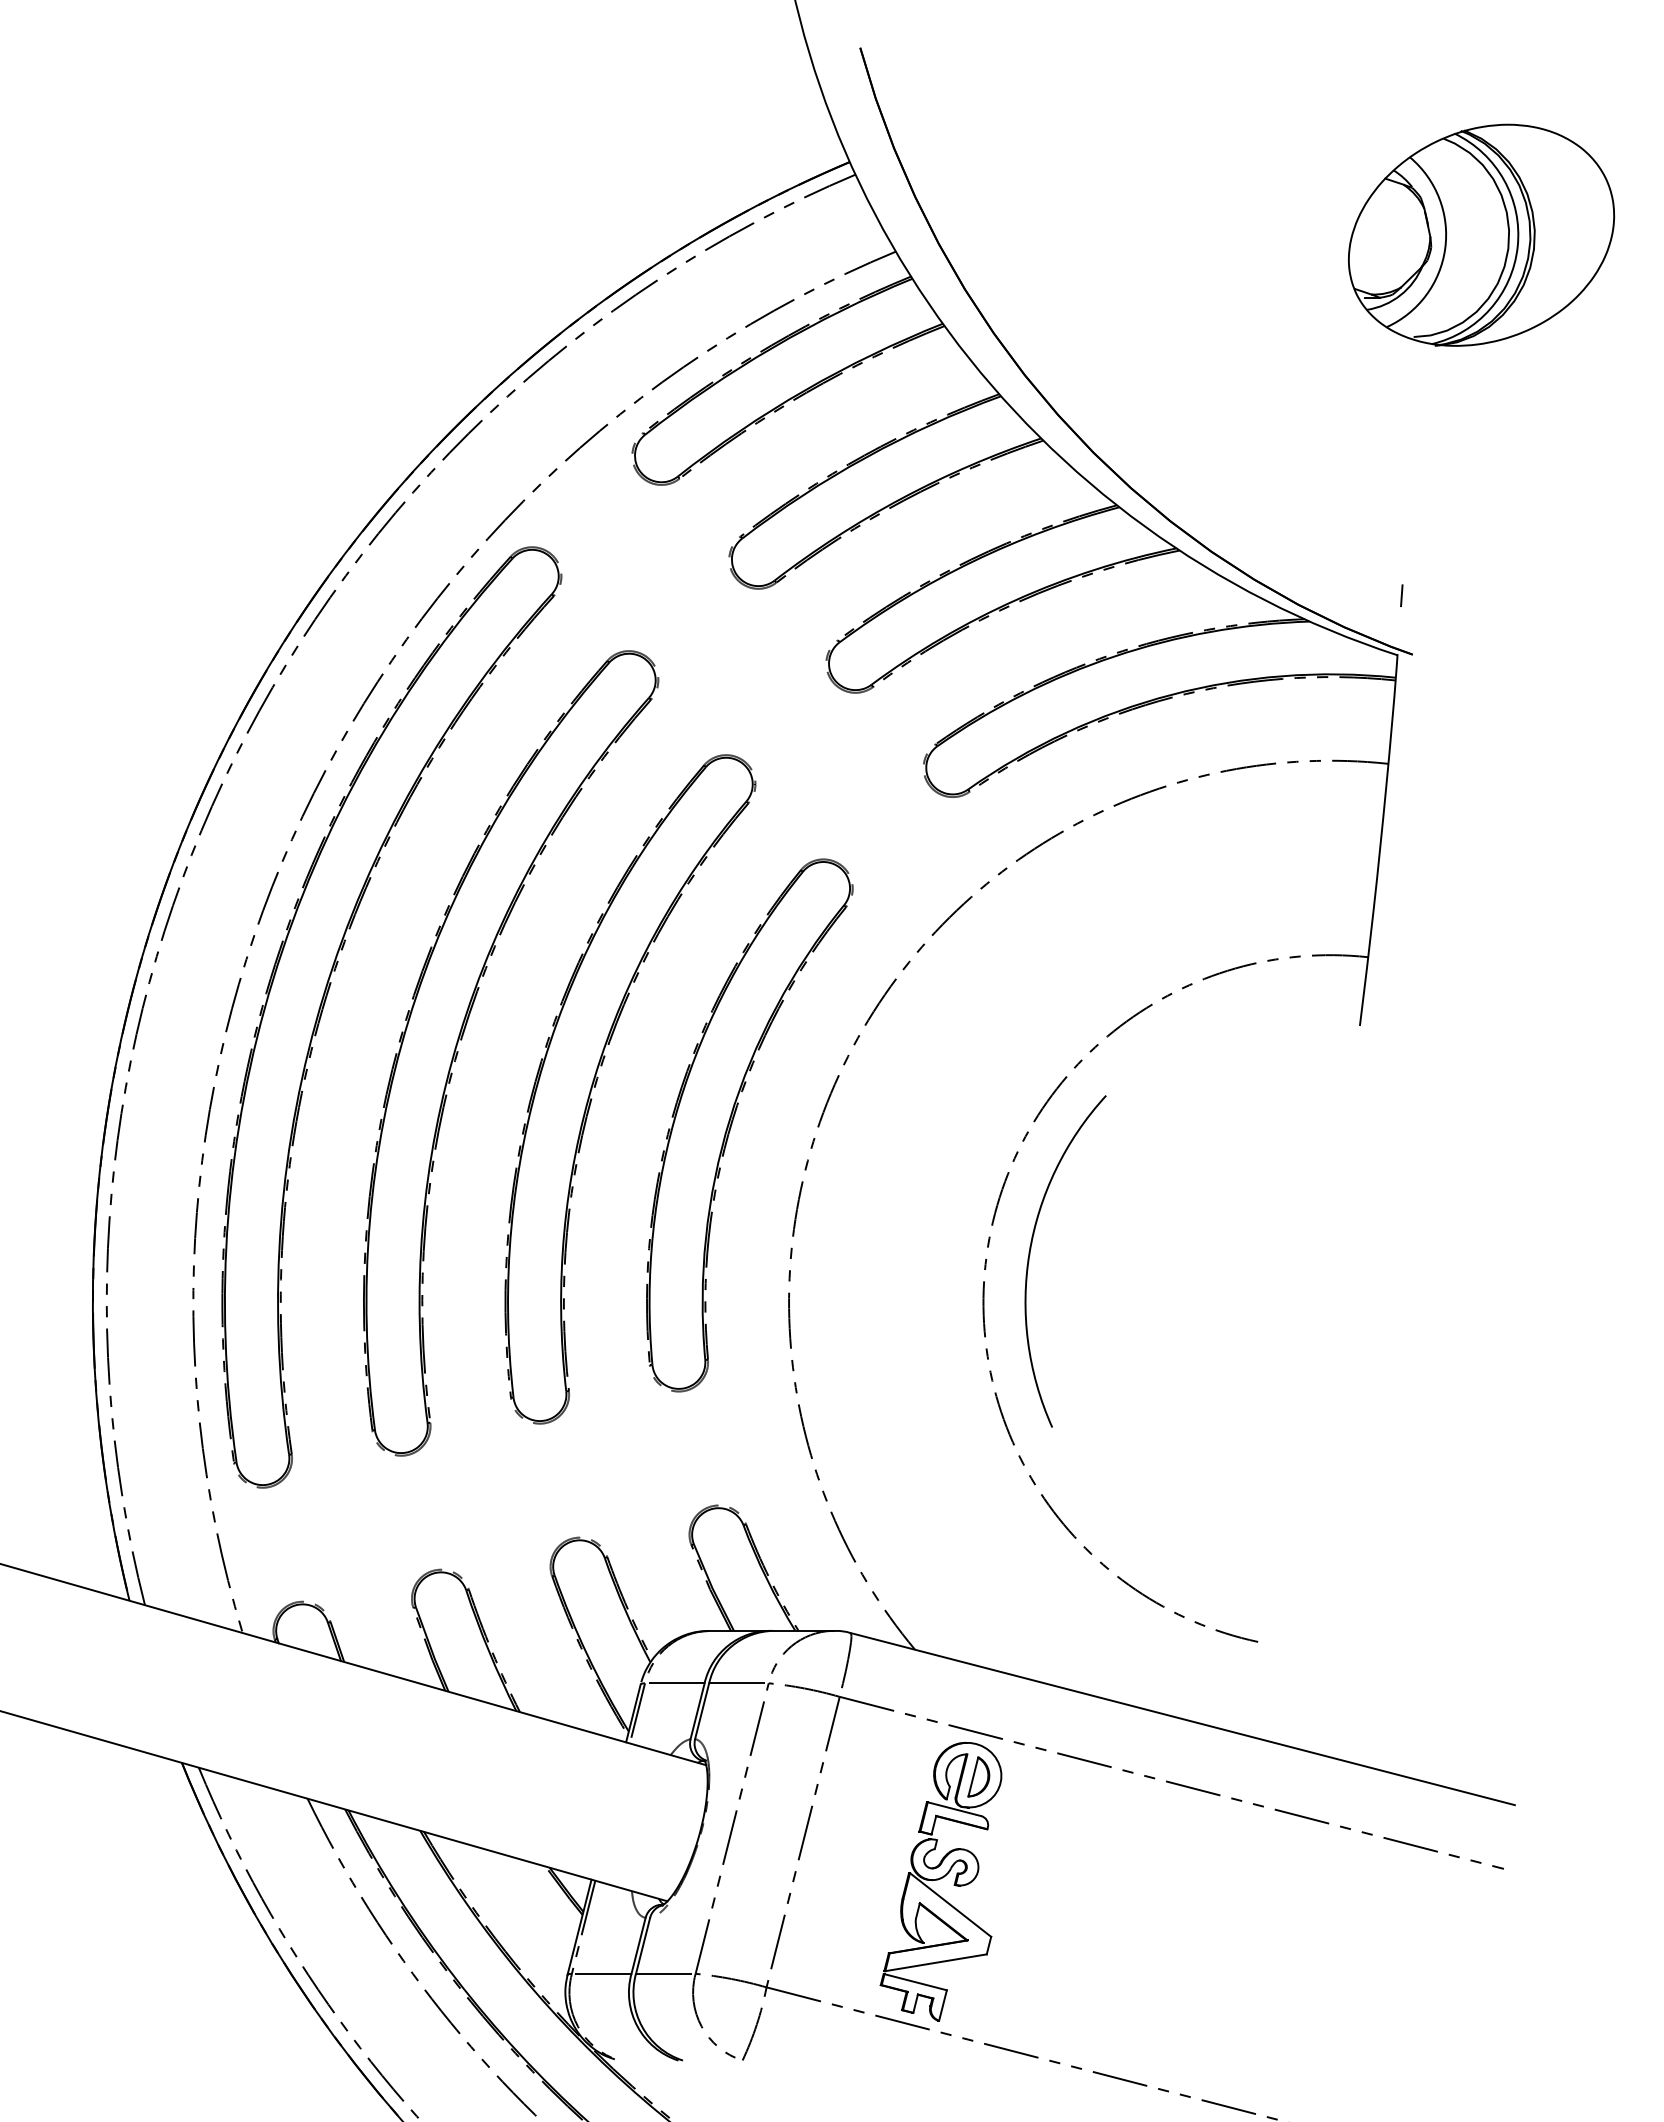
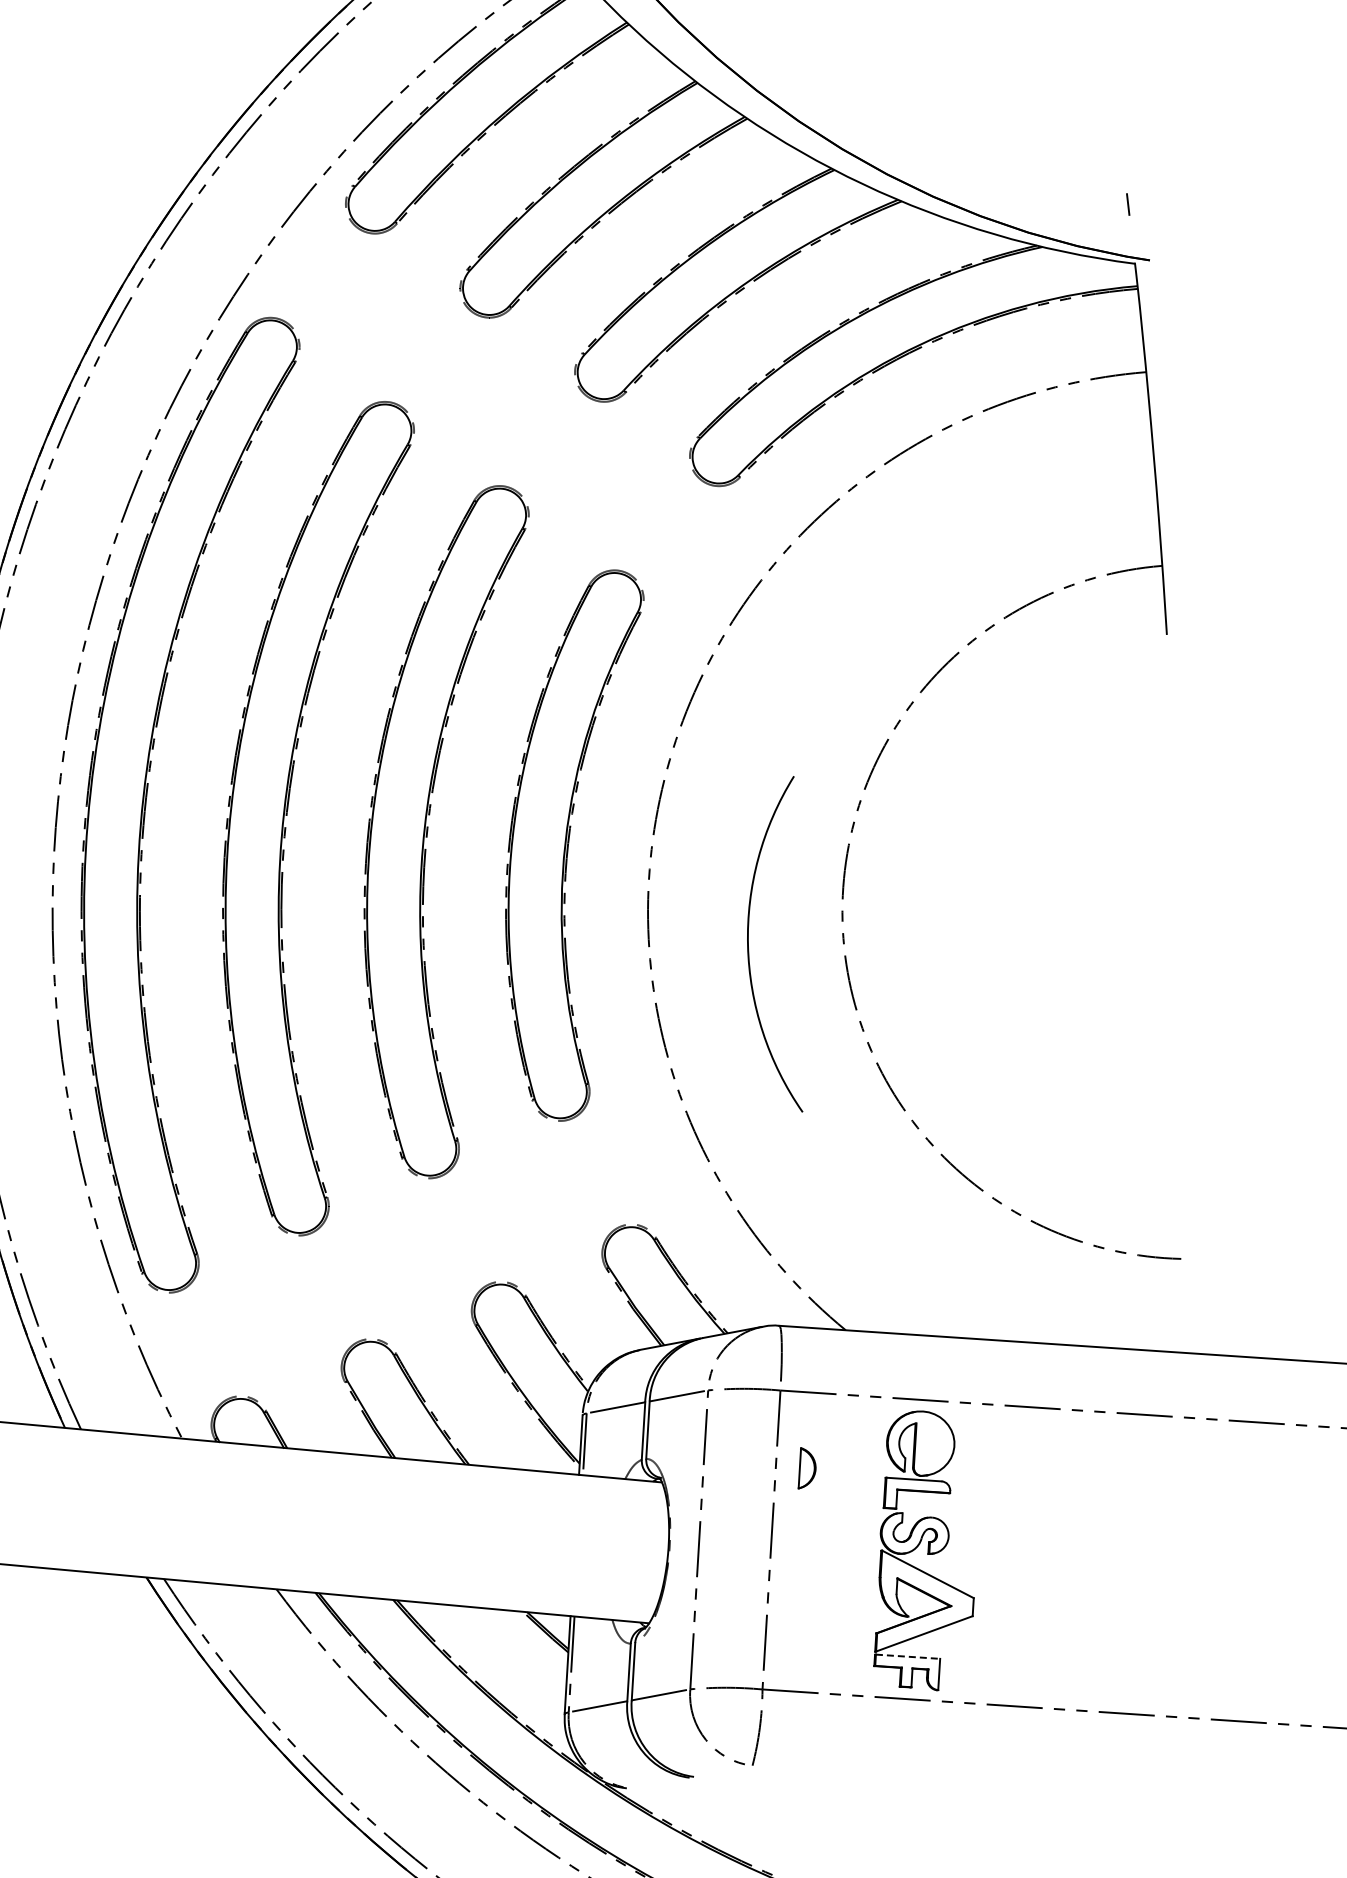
arc: (1030, 1255) -> (749, 947), moved
part: (978, 1776) -> (804, 1466), moved
line: (916, 1982) -> (908, 1656), solid -> dashed

